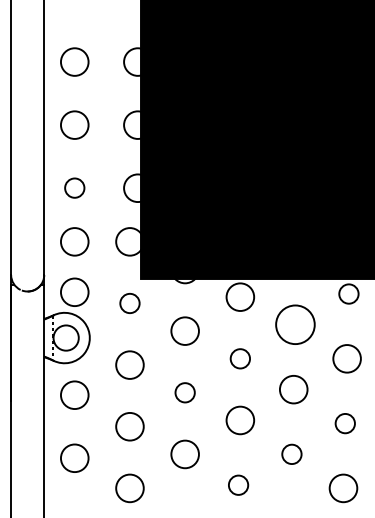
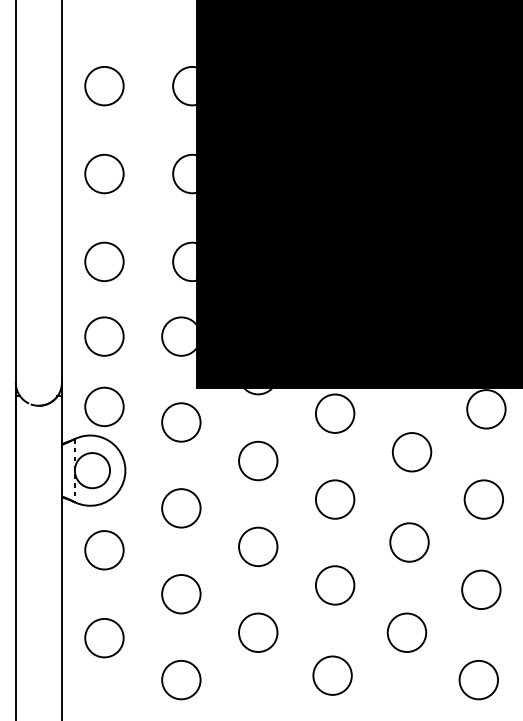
circle: (74, 187) -> (104, 261), size x1.43
circle: (349, 294) -> (486, 409), size x1.43
circle: (130, 303) -> (181, 422), size x1.43
circle: (295, 325) -> (412, 452), size x0.71
circle: (239, 358) -> (334, 499), size x1.43
circle: (185, 392) -> (258, 546), size x1.43
circle: (345, 423) -> (481, 589), size x1.43
circle: (291, 454) -> (406, 632), size x1.43
circle: (238, 485) -> (332, 675), size x1.43

